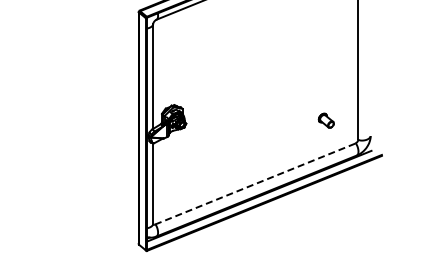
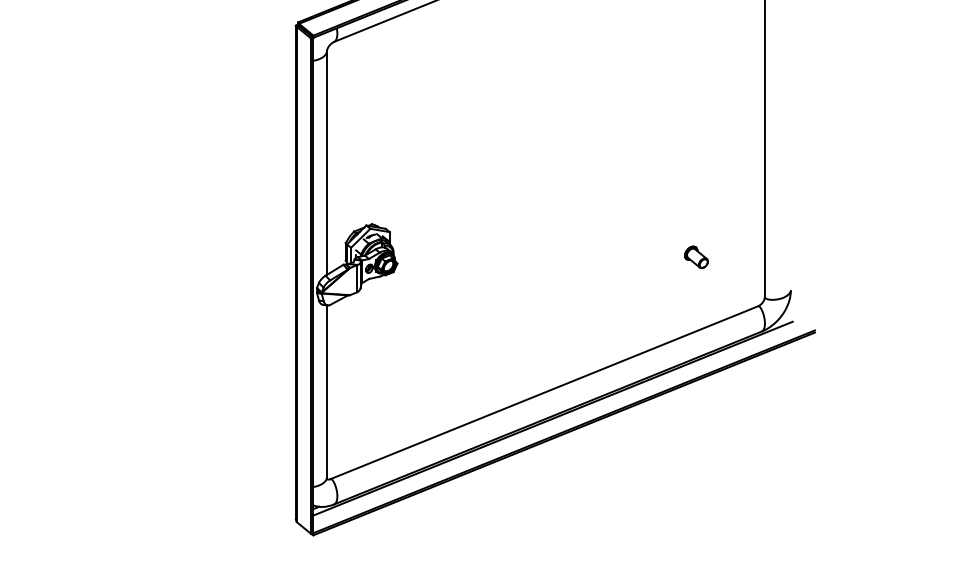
part: (326, 120) -> (696, 256), size x0.71
line: (254, 184) -> (543, 393), dashed -> solid

